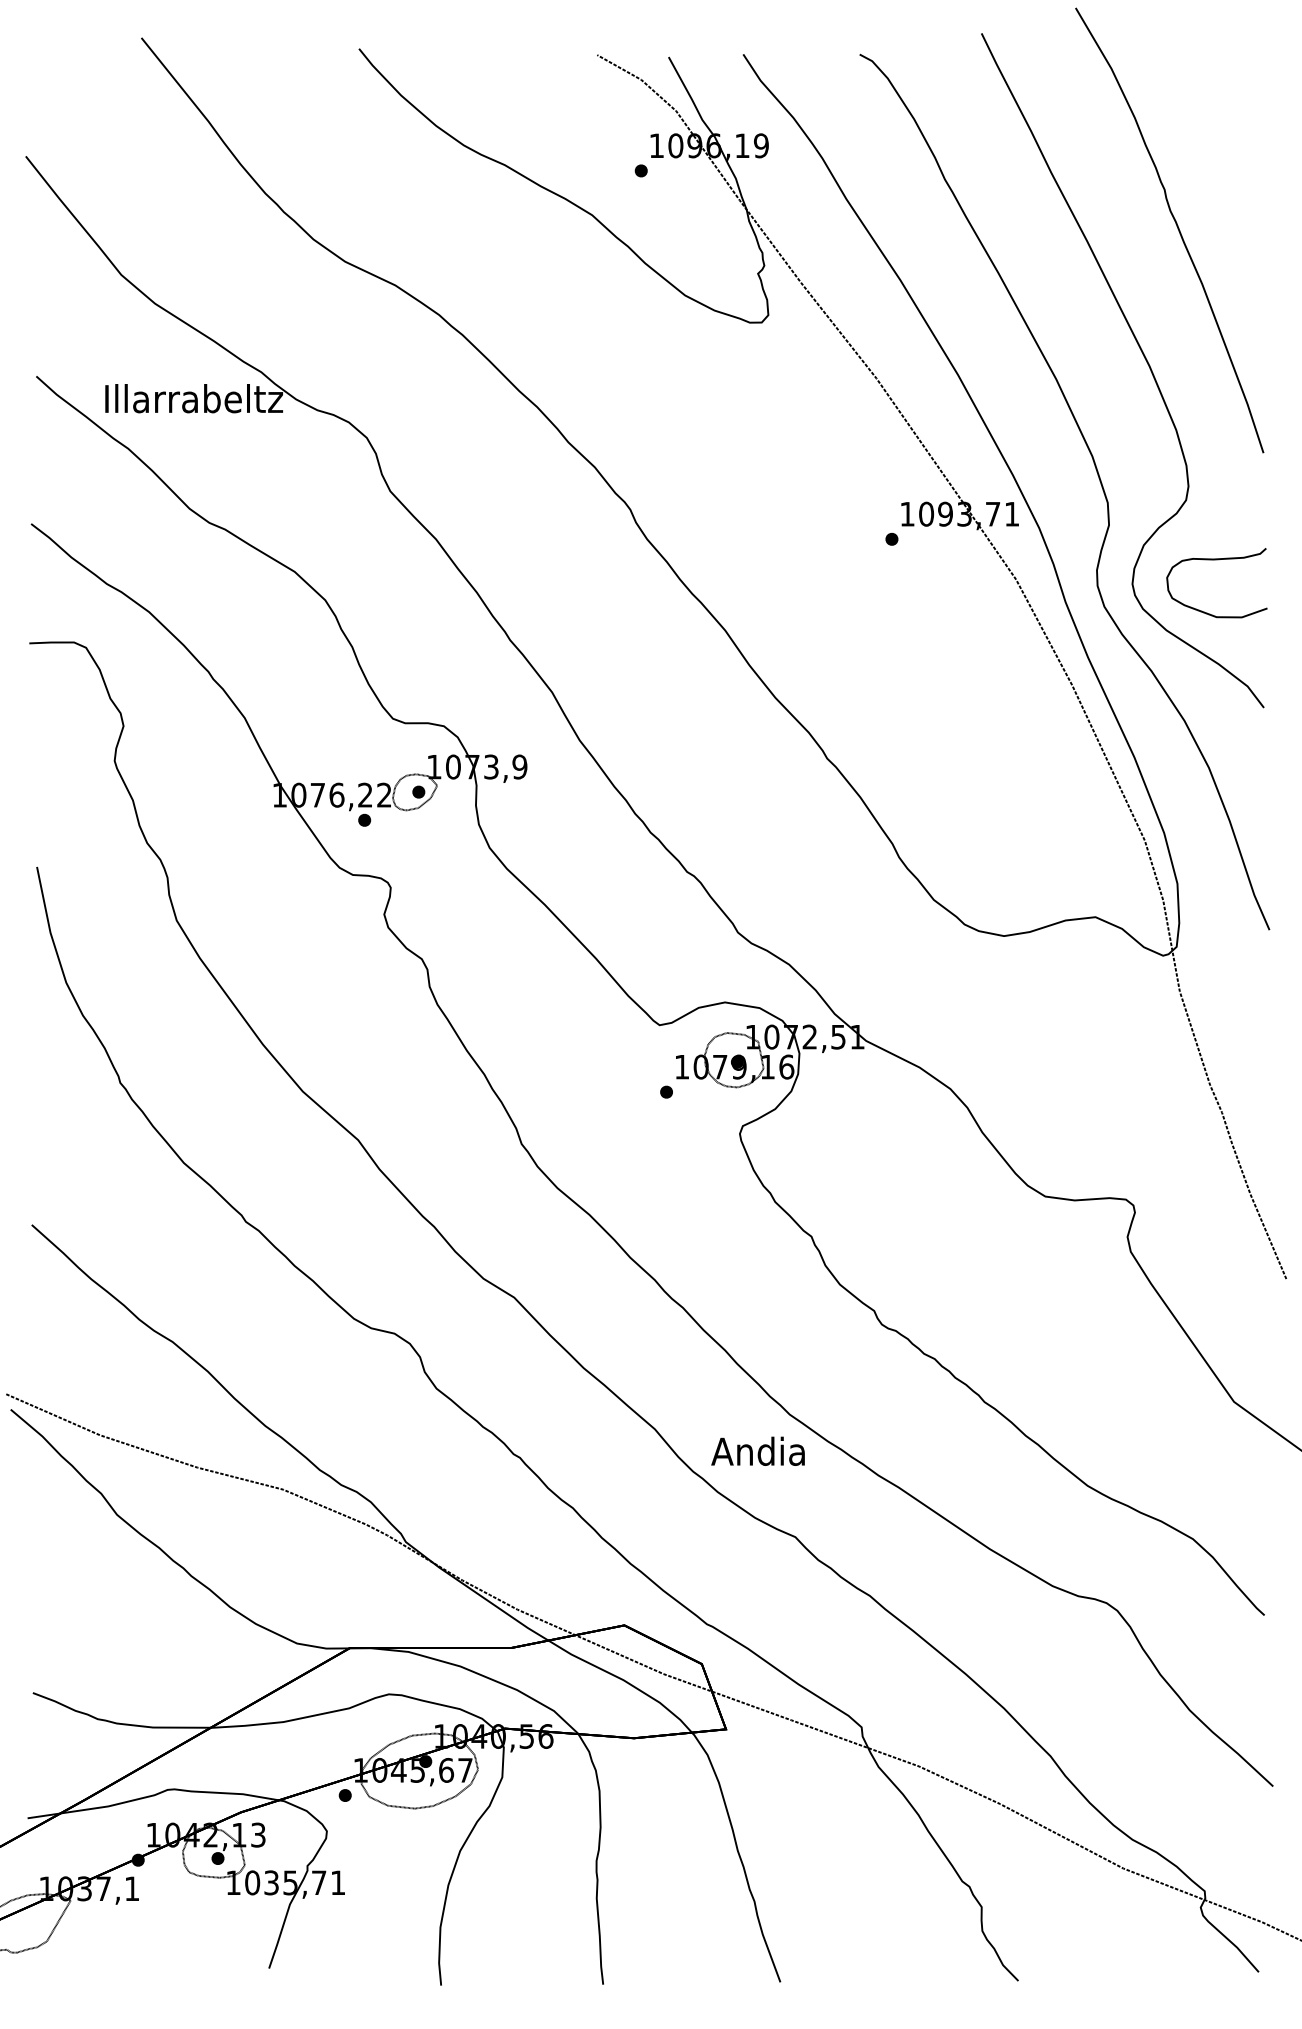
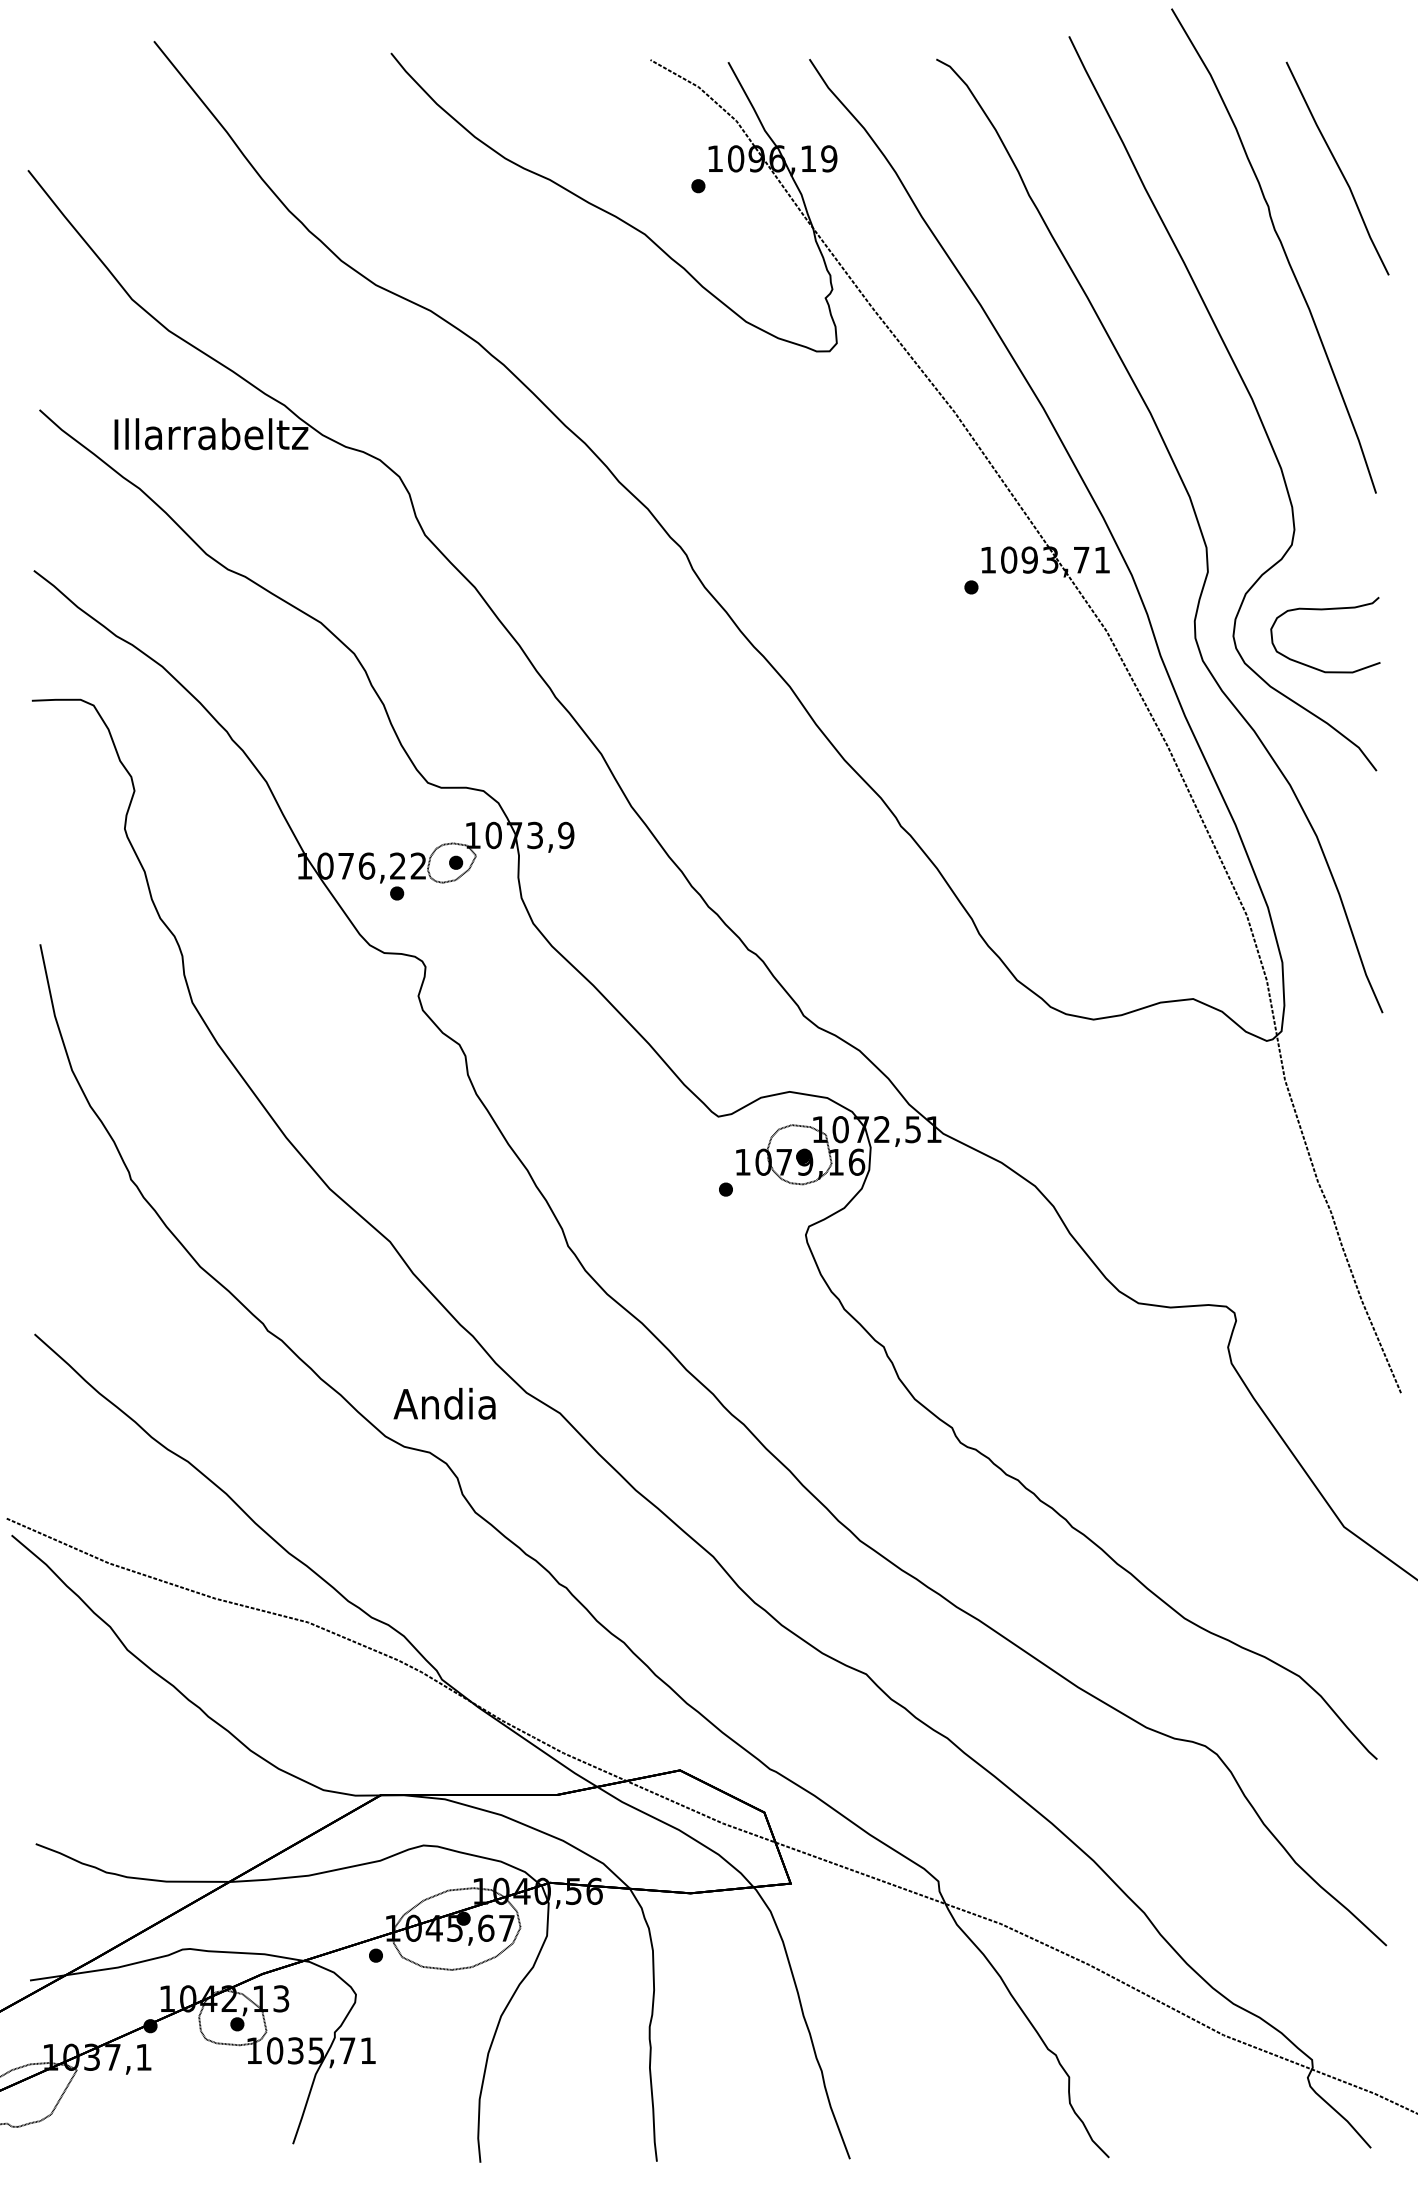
part: (1228, 154) -> (1337, 168), added
text: (757, 1451) -> (444, 1403), moved

